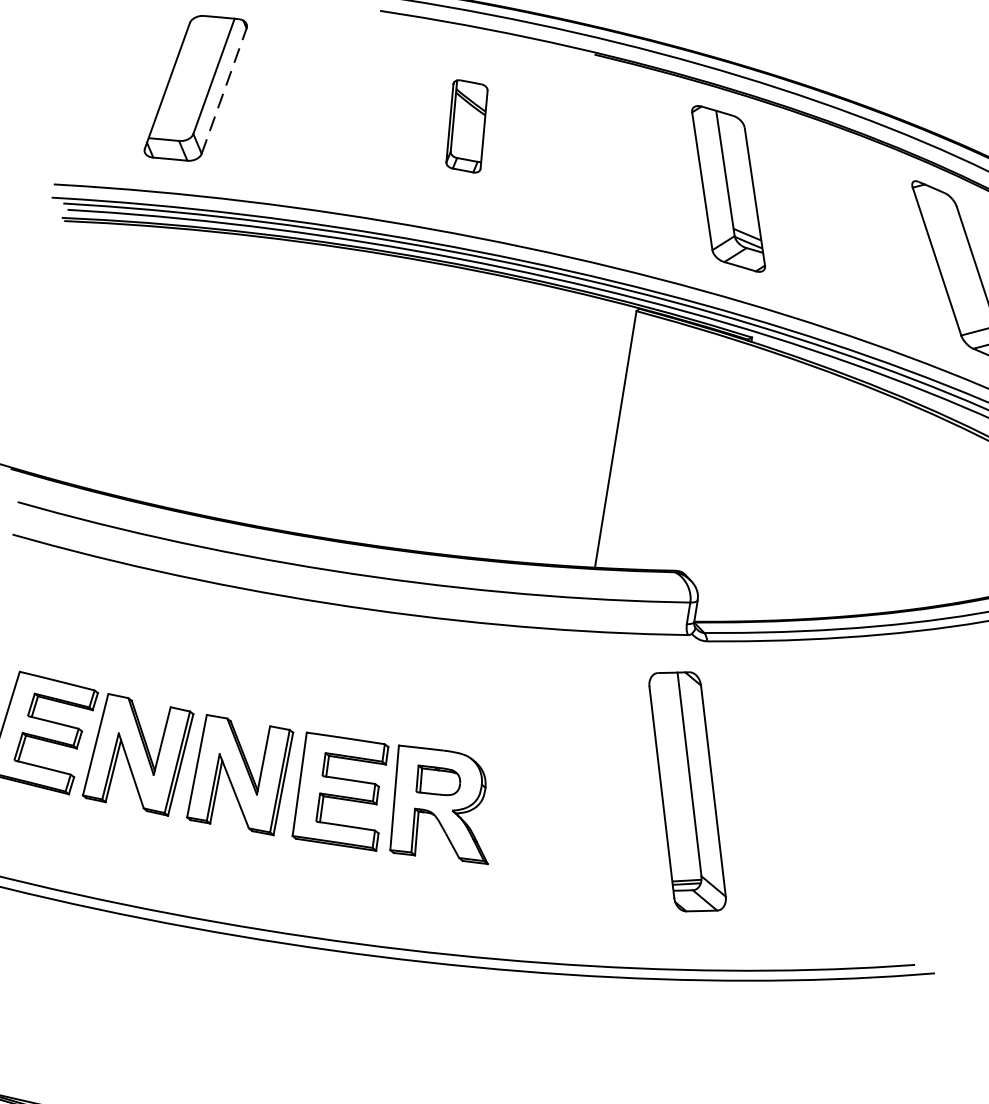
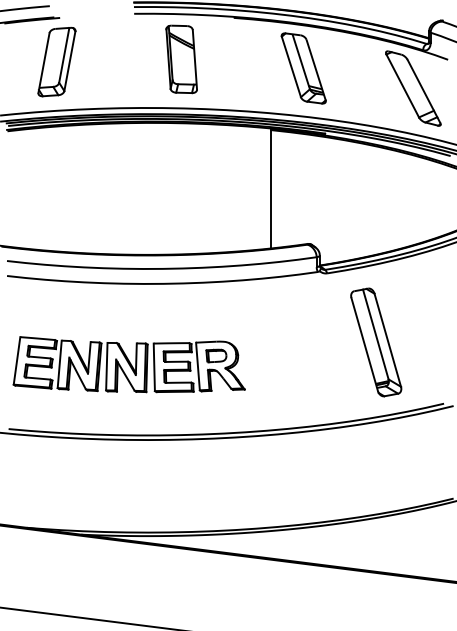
line: (225, 89) -> (70, 60), dashed -> solid
part: (466, 126) -> (181, 59), size x1.67
part: (688, 791) -> (376, 342), moved

